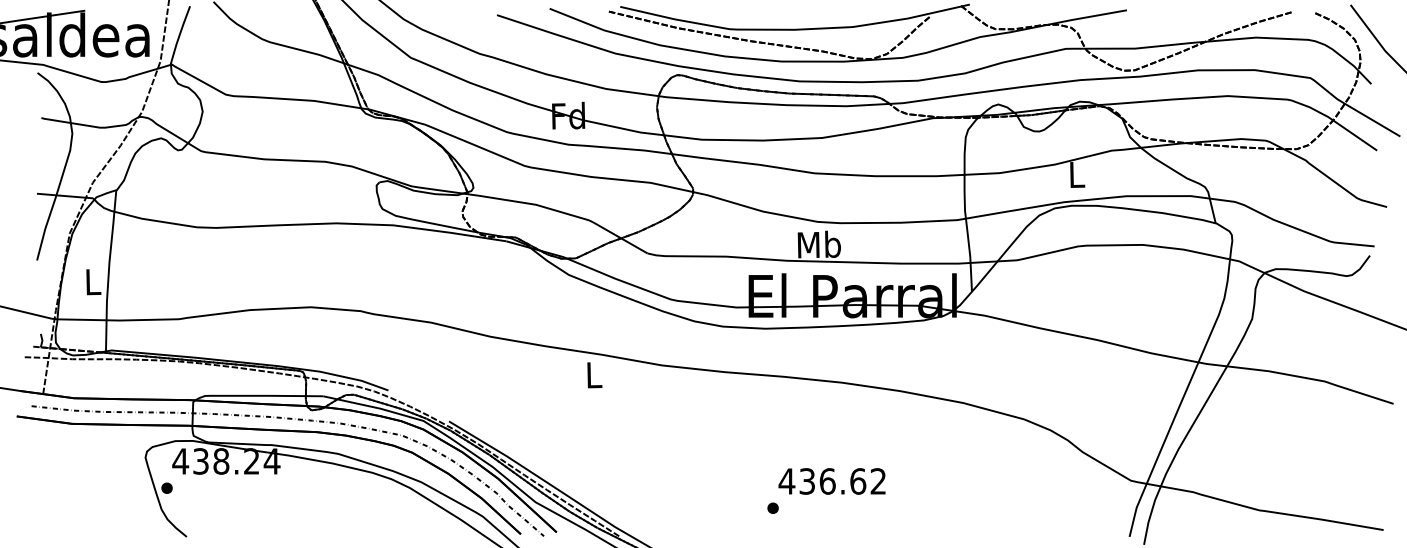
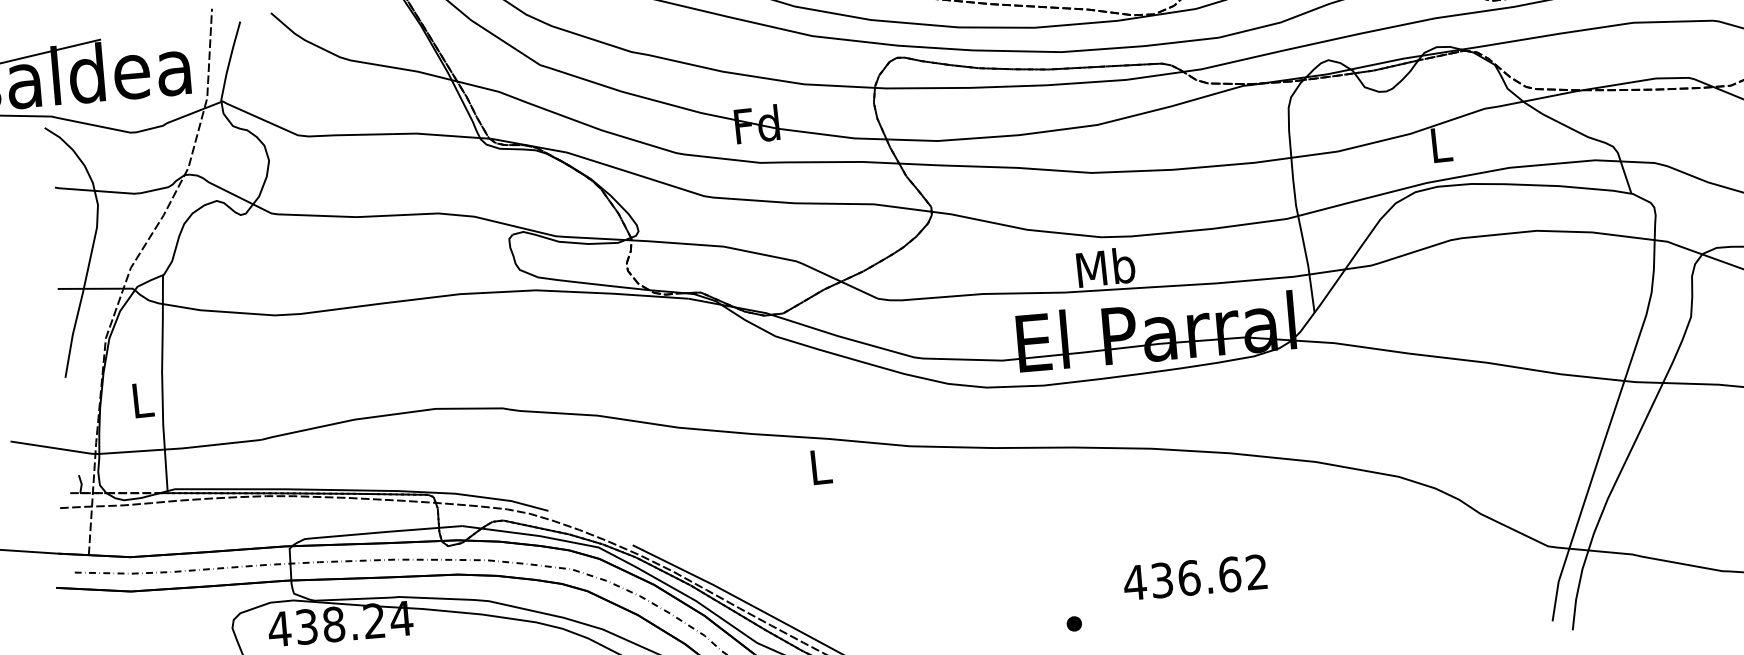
text: (831, 481) -> (1194, 577), moved

